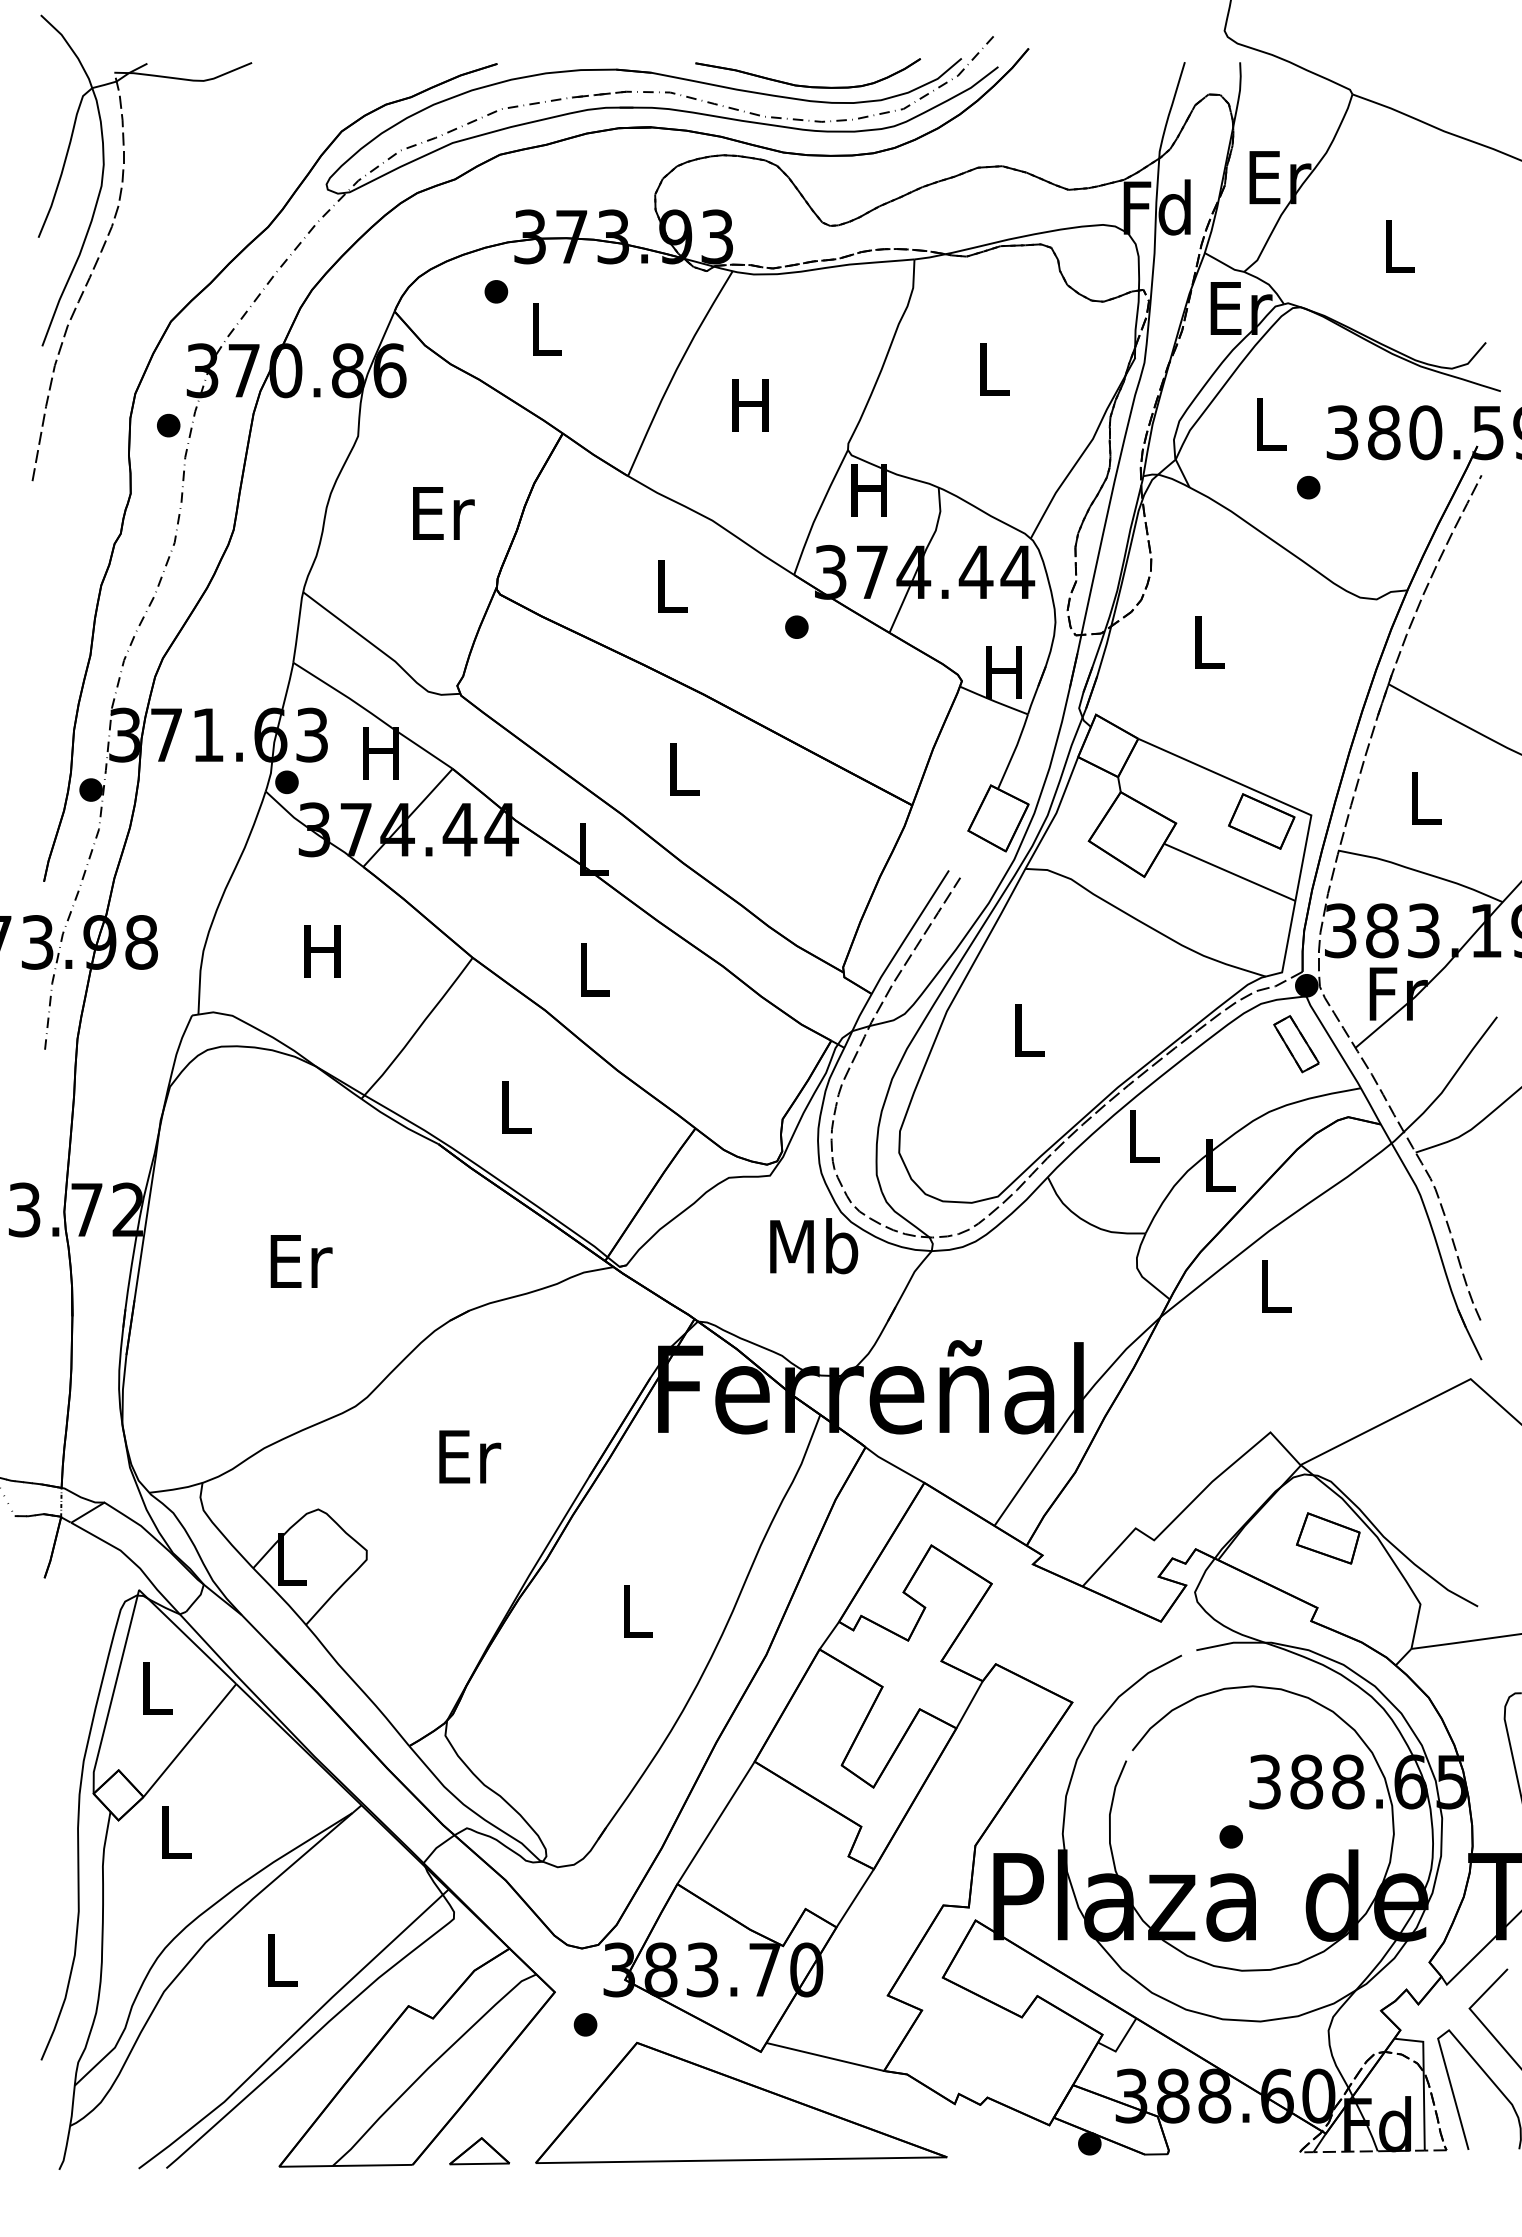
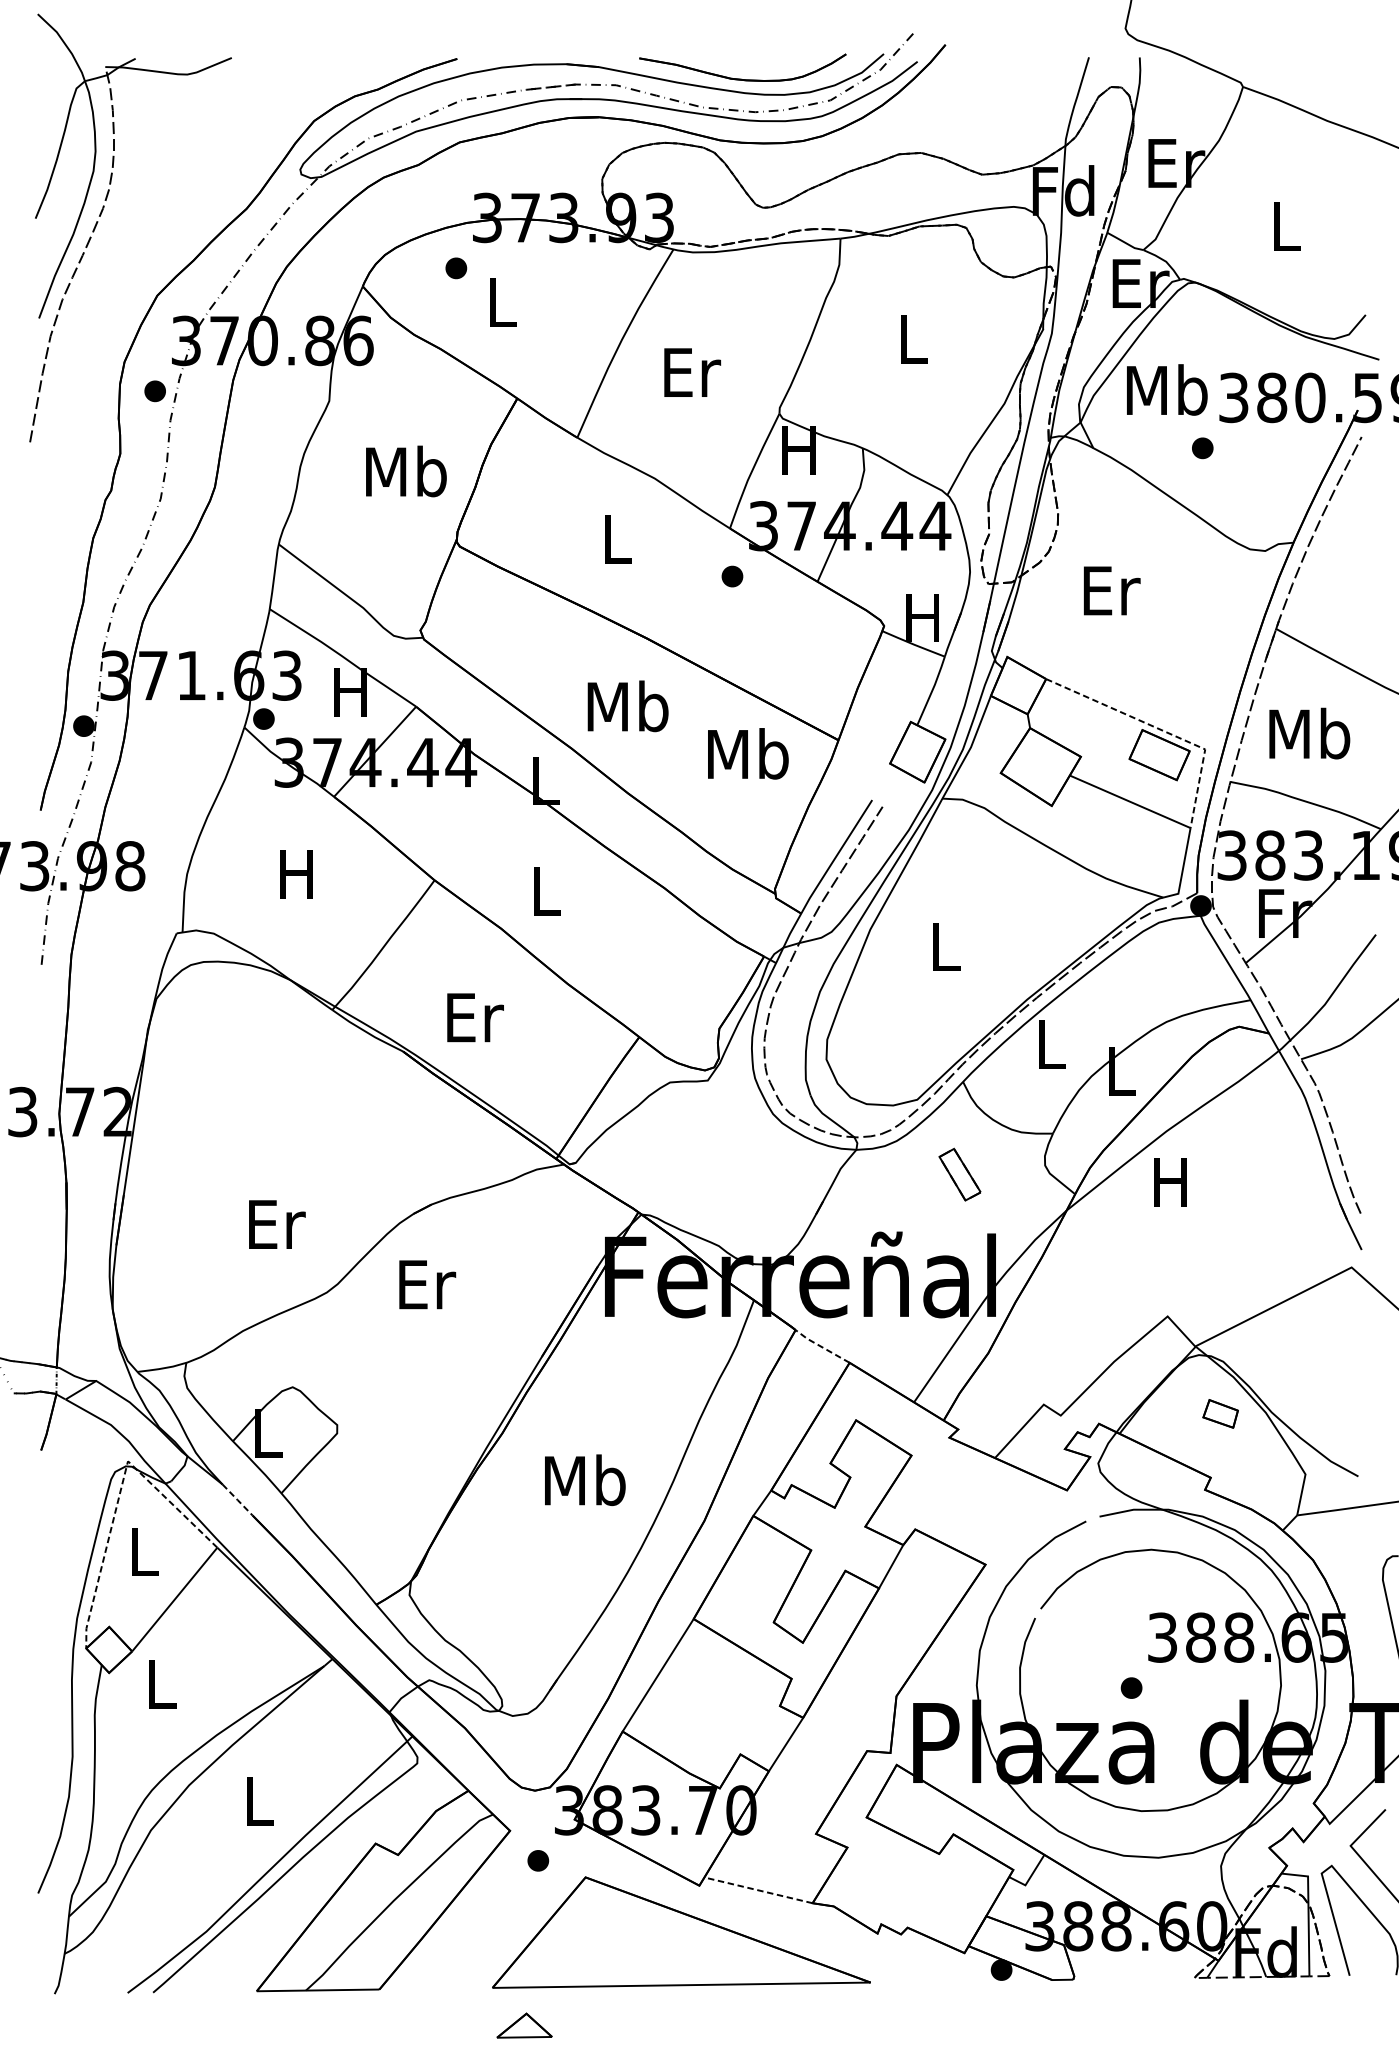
text: (753, 404) -> (692, 371), H -> Er
text: (1270, 424) -> (1167, 390), L -> Mb
text: (441, 512) -> (405, 471), Er -> Mb
text: (1210, 642) -> (1112, 590), L -> Er
text: (683, 768) -> (628, 706), L -> Mb
line: (1265, 795) -> (1163, 731), solid -> dashed
text: (1425, 798) -> (1310, 733), L -> Mb
part: (1296, 1044) -> (960, 1175), moved
text: (517, 1106) -> (475, 1016), L -> Er
text: (814, 1246) -> (748, 754), moved
text: (301, 1261) -> (277, 1224), moved
text: (1273, 1286) -> (1170, 1182), L -> H
text: (470, 1456) -> (427, 1284), moved
line: (893, 1465) -> (821, 1346), solid -> dashed
part: (1327, 1538) -> (1220, 1413), size x0.6
text: (636, 1610) -> (585, 1480), L -> Mb
line: (130, 1625) -> (120, 1493), solid -> dashed
line: (258, 1632) -> (237, 1500), solid -> dashed
line: (825, 2056) -> (758, 1889), solid -> dashed
part: (479, 2151) -> (524, 2025), moved

